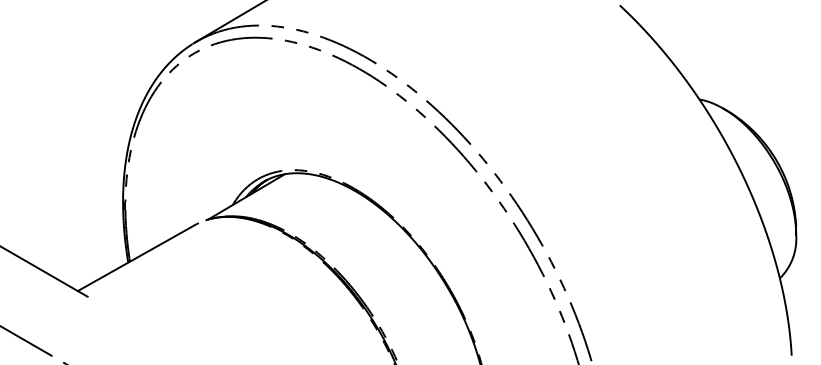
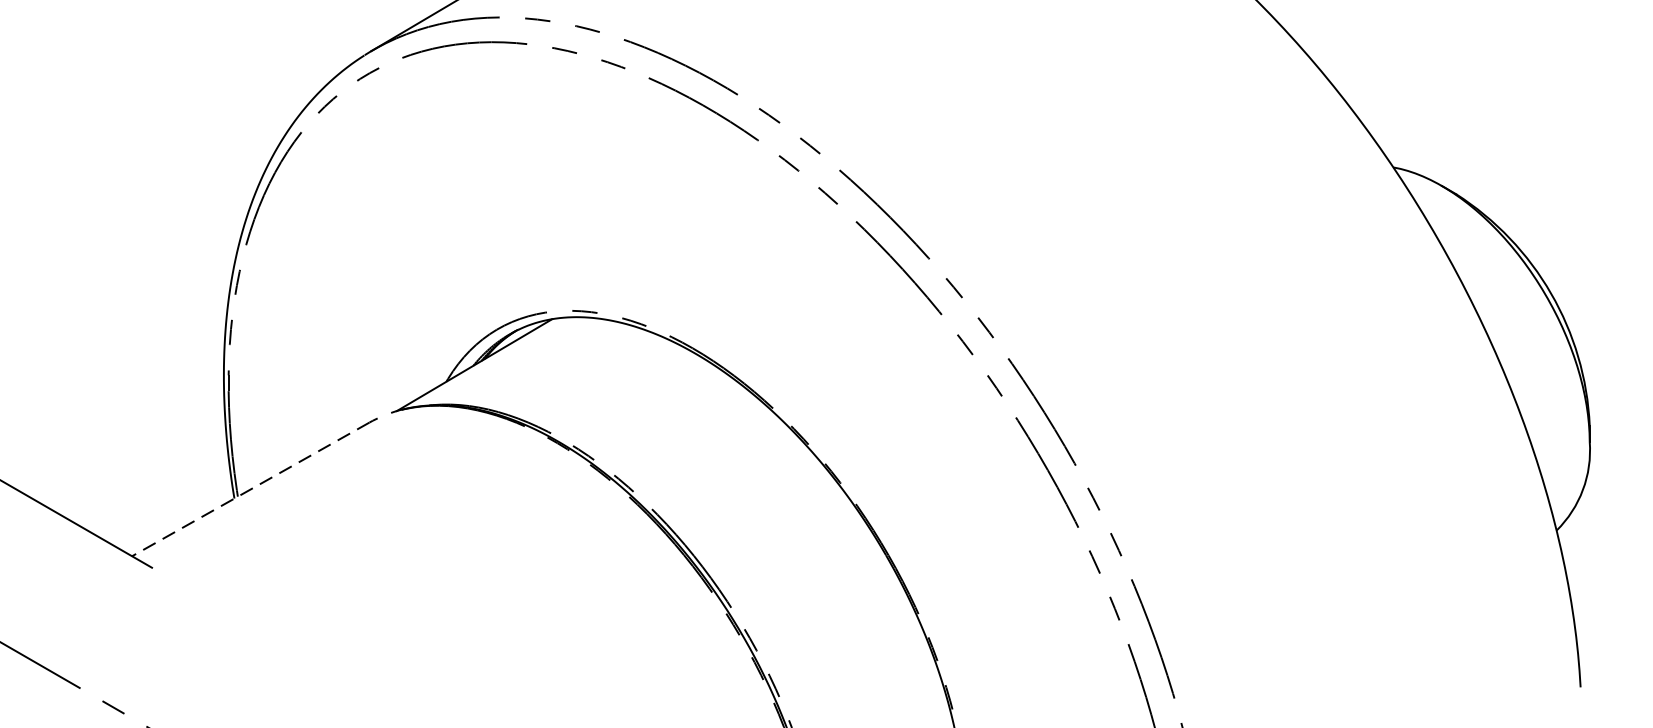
line: (135, 258) -> (249, 490), solid -> dashed

